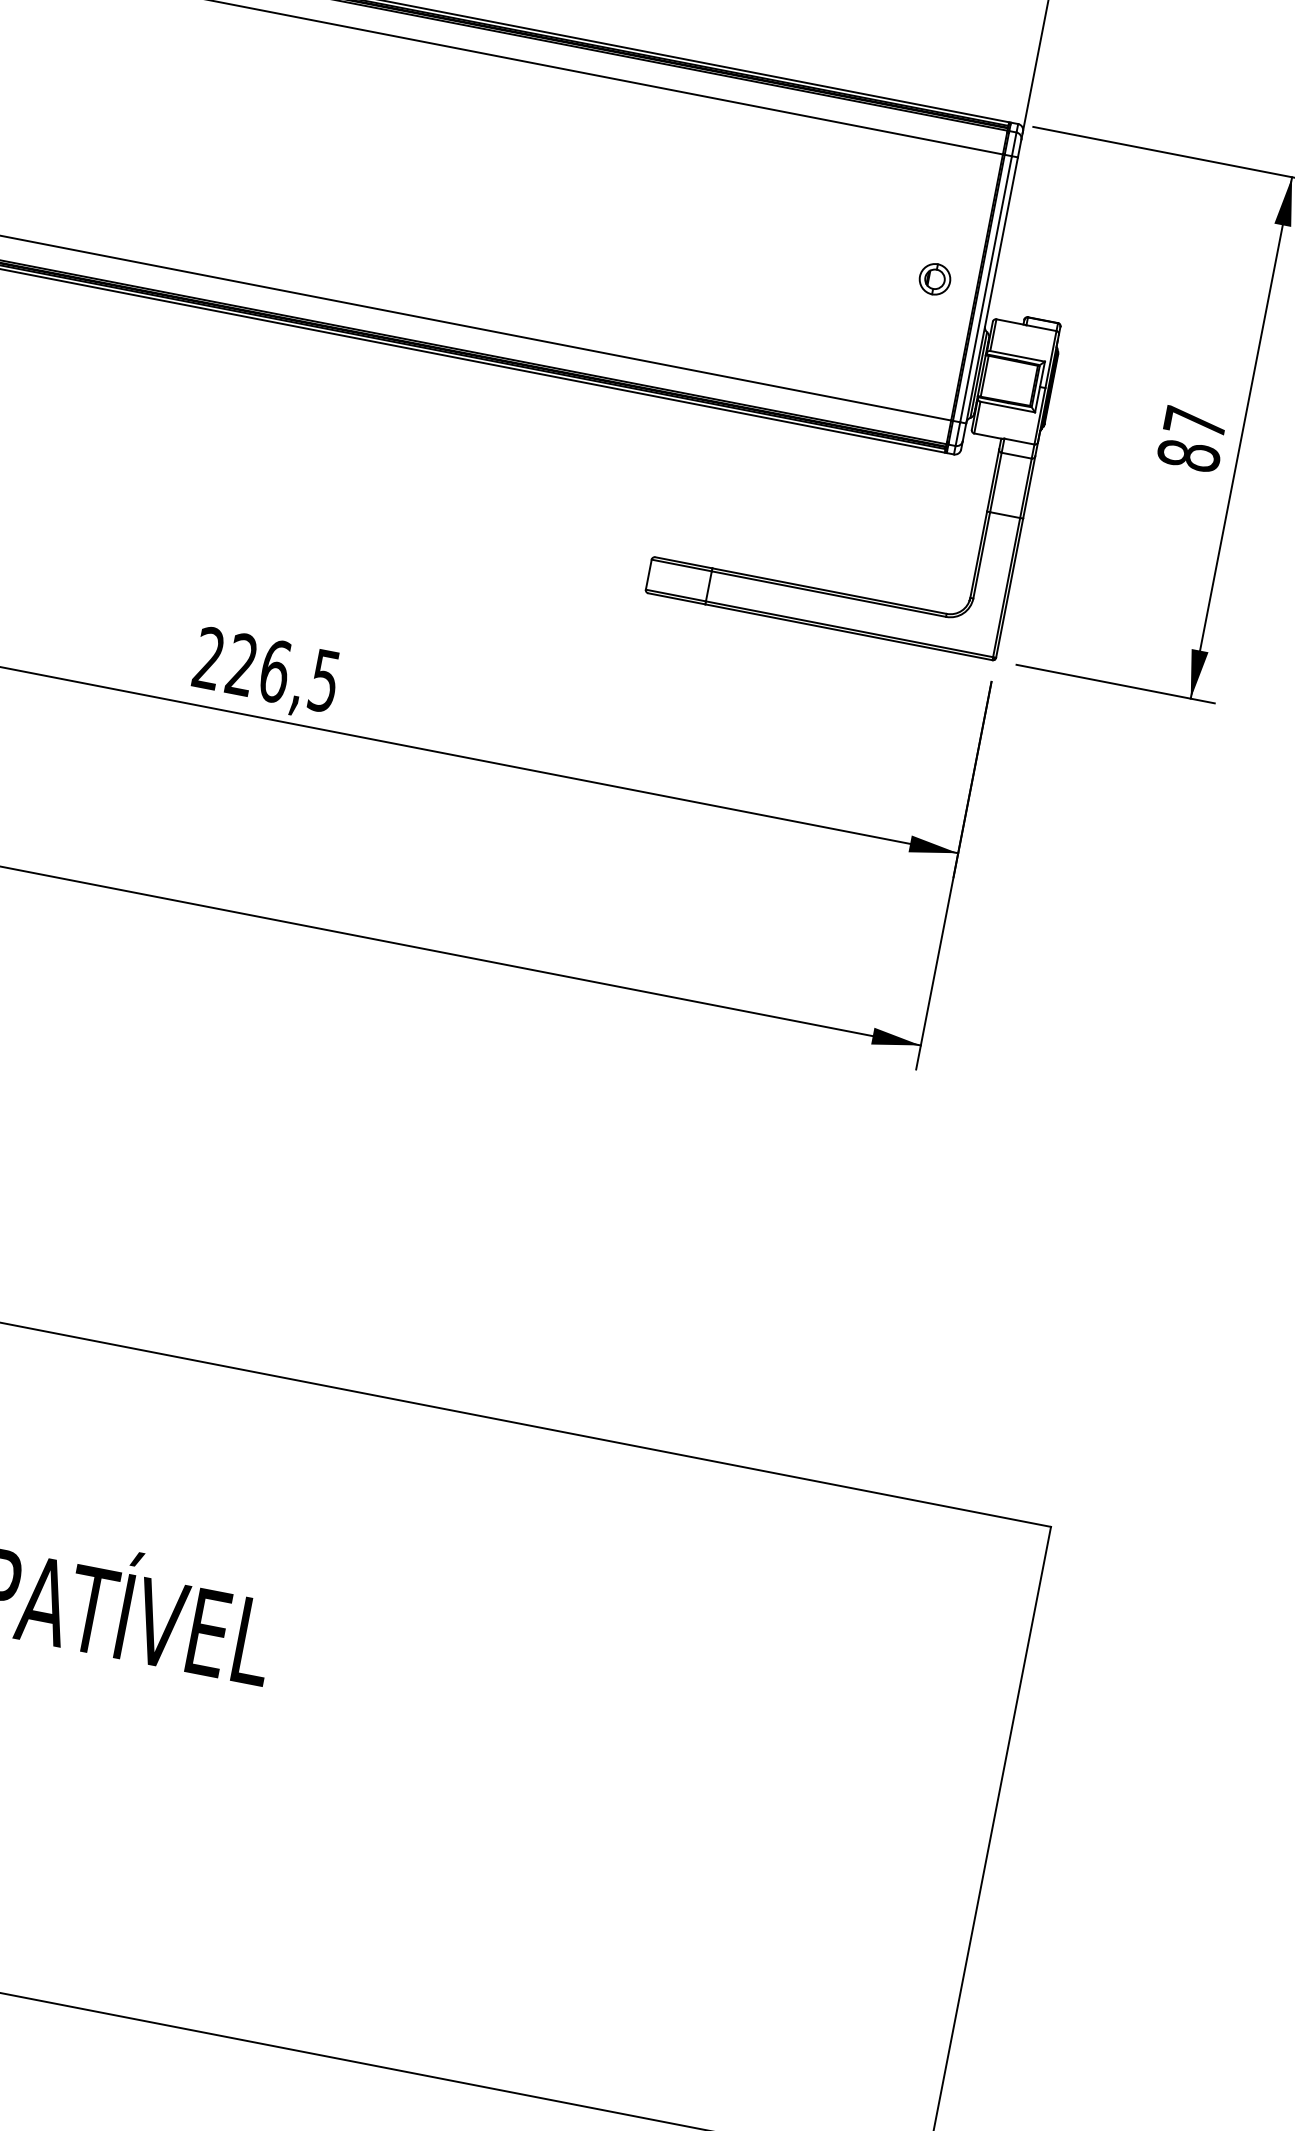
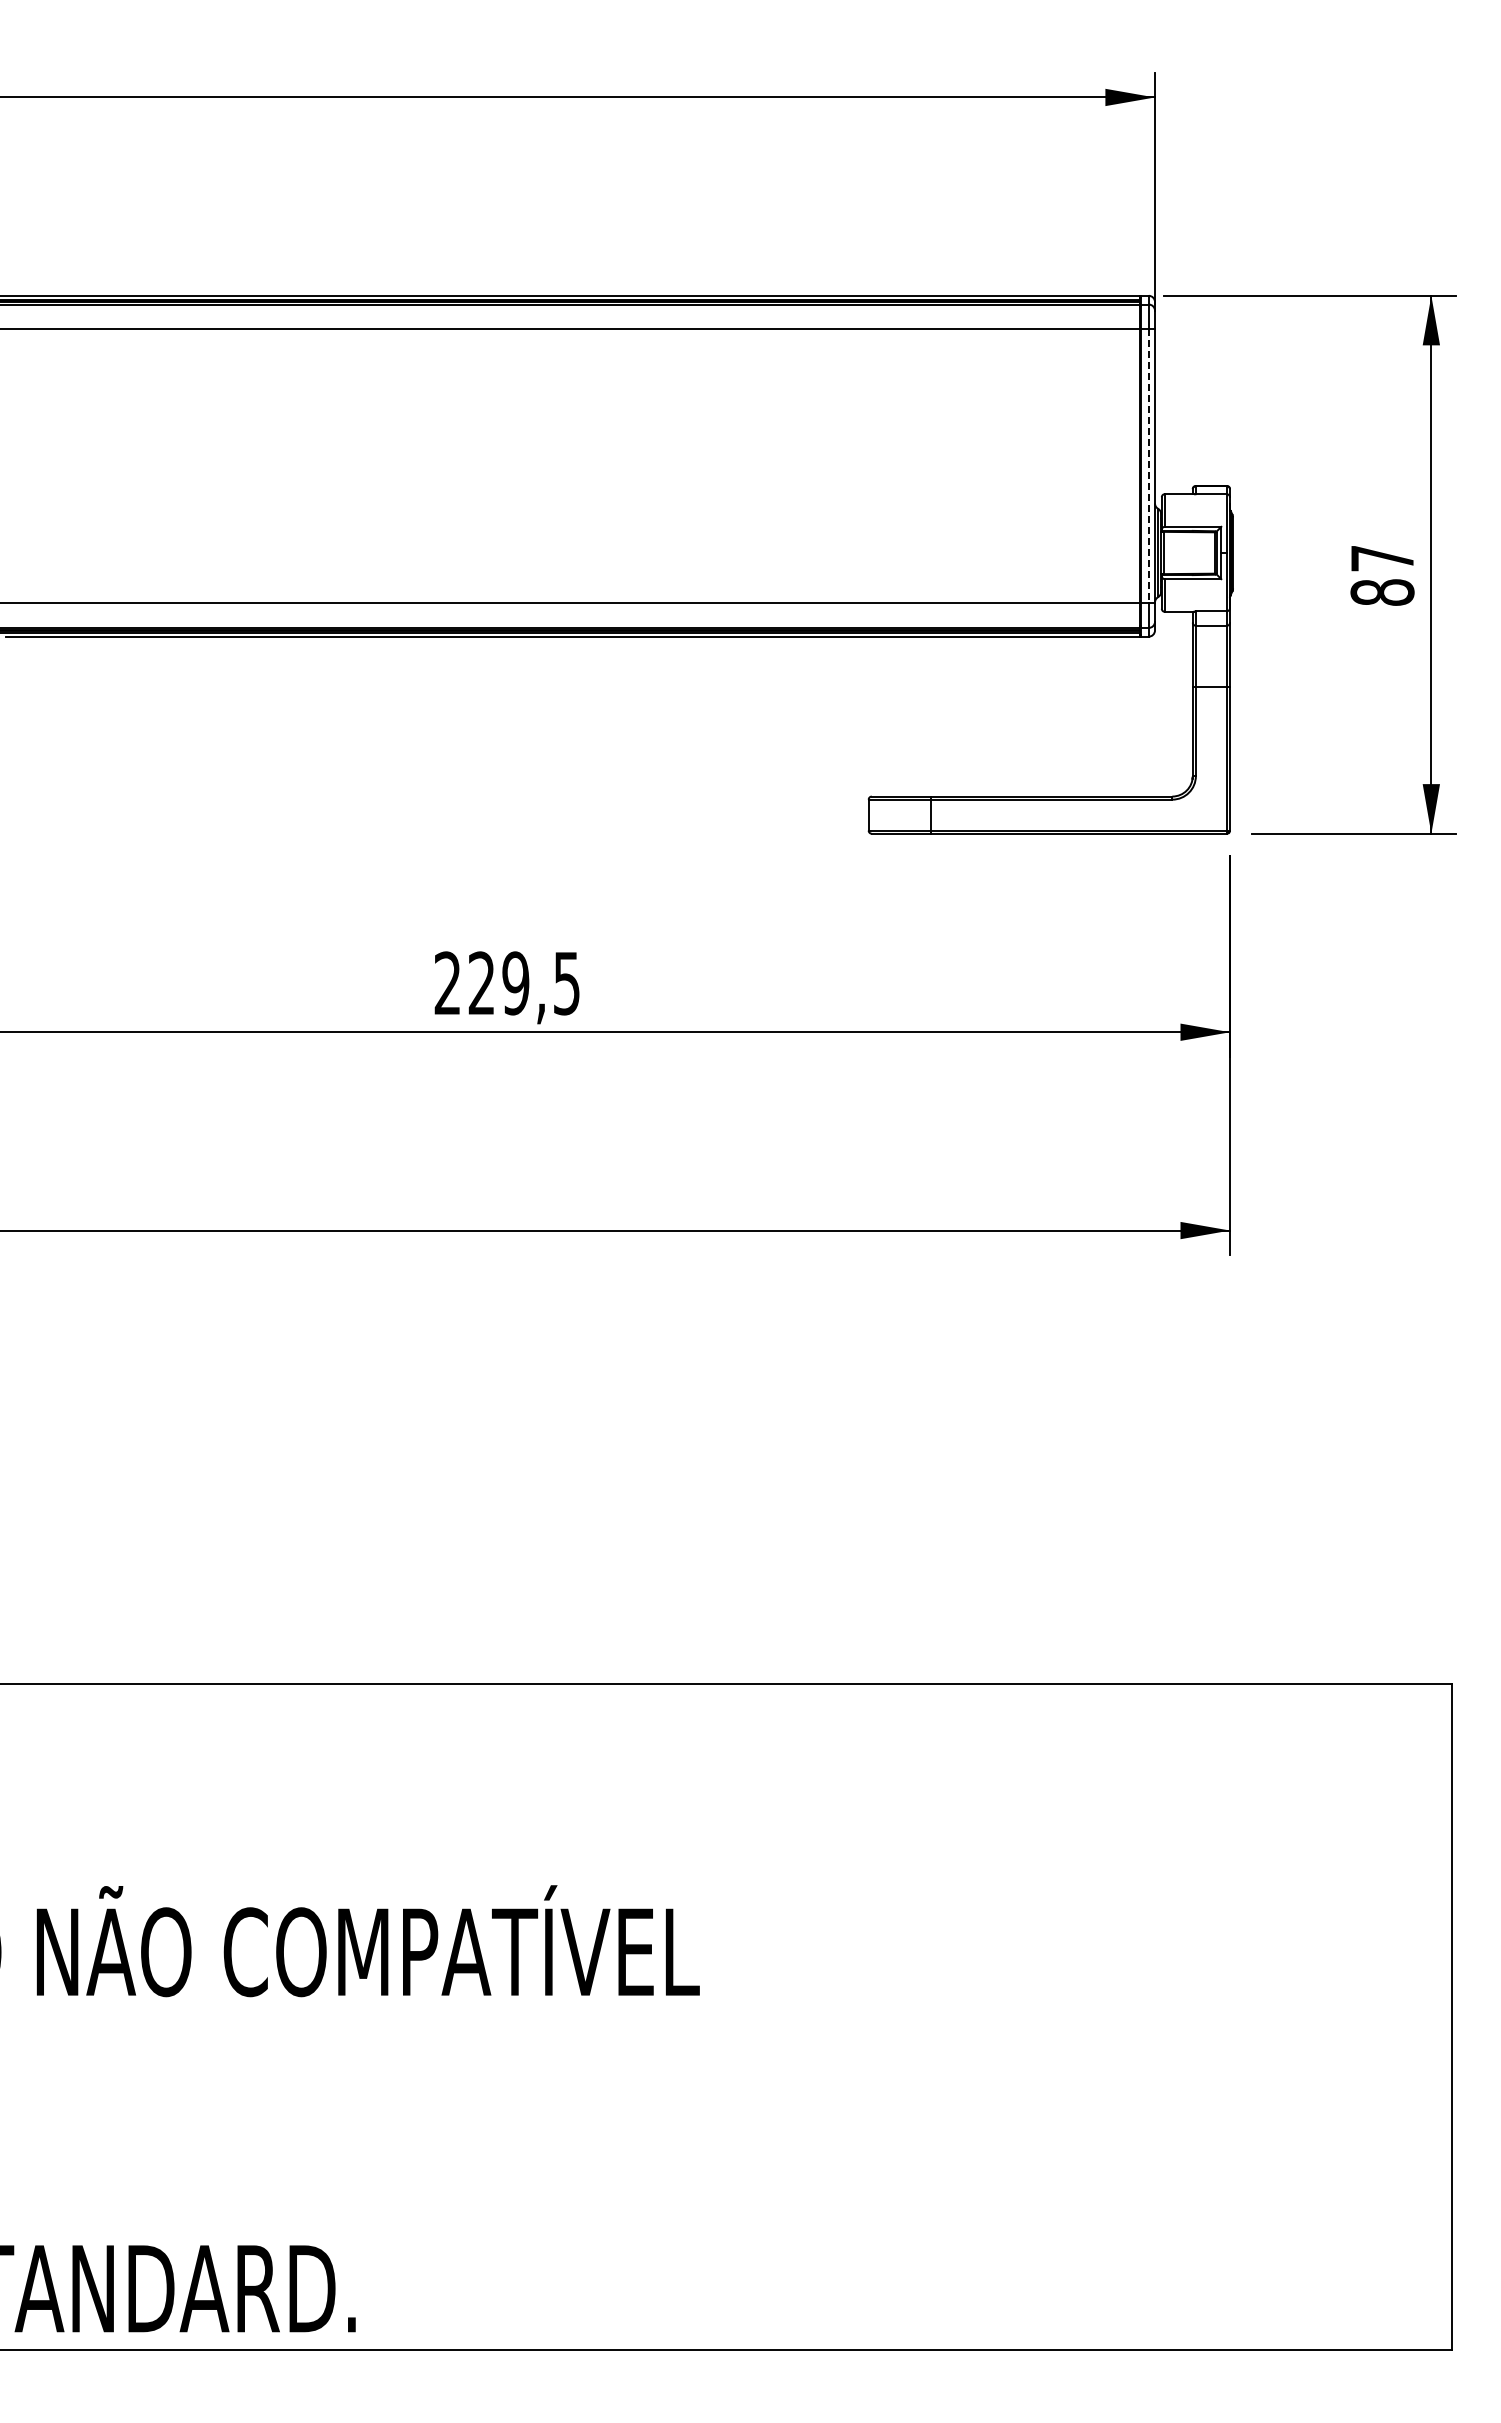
part: (934, 278) -> (1095, 465), removed
line: (985, 289) -> (1148, 466), solid -> dashed
text: (274, 671) -> (515, 983), 226,5 -> 229,5

